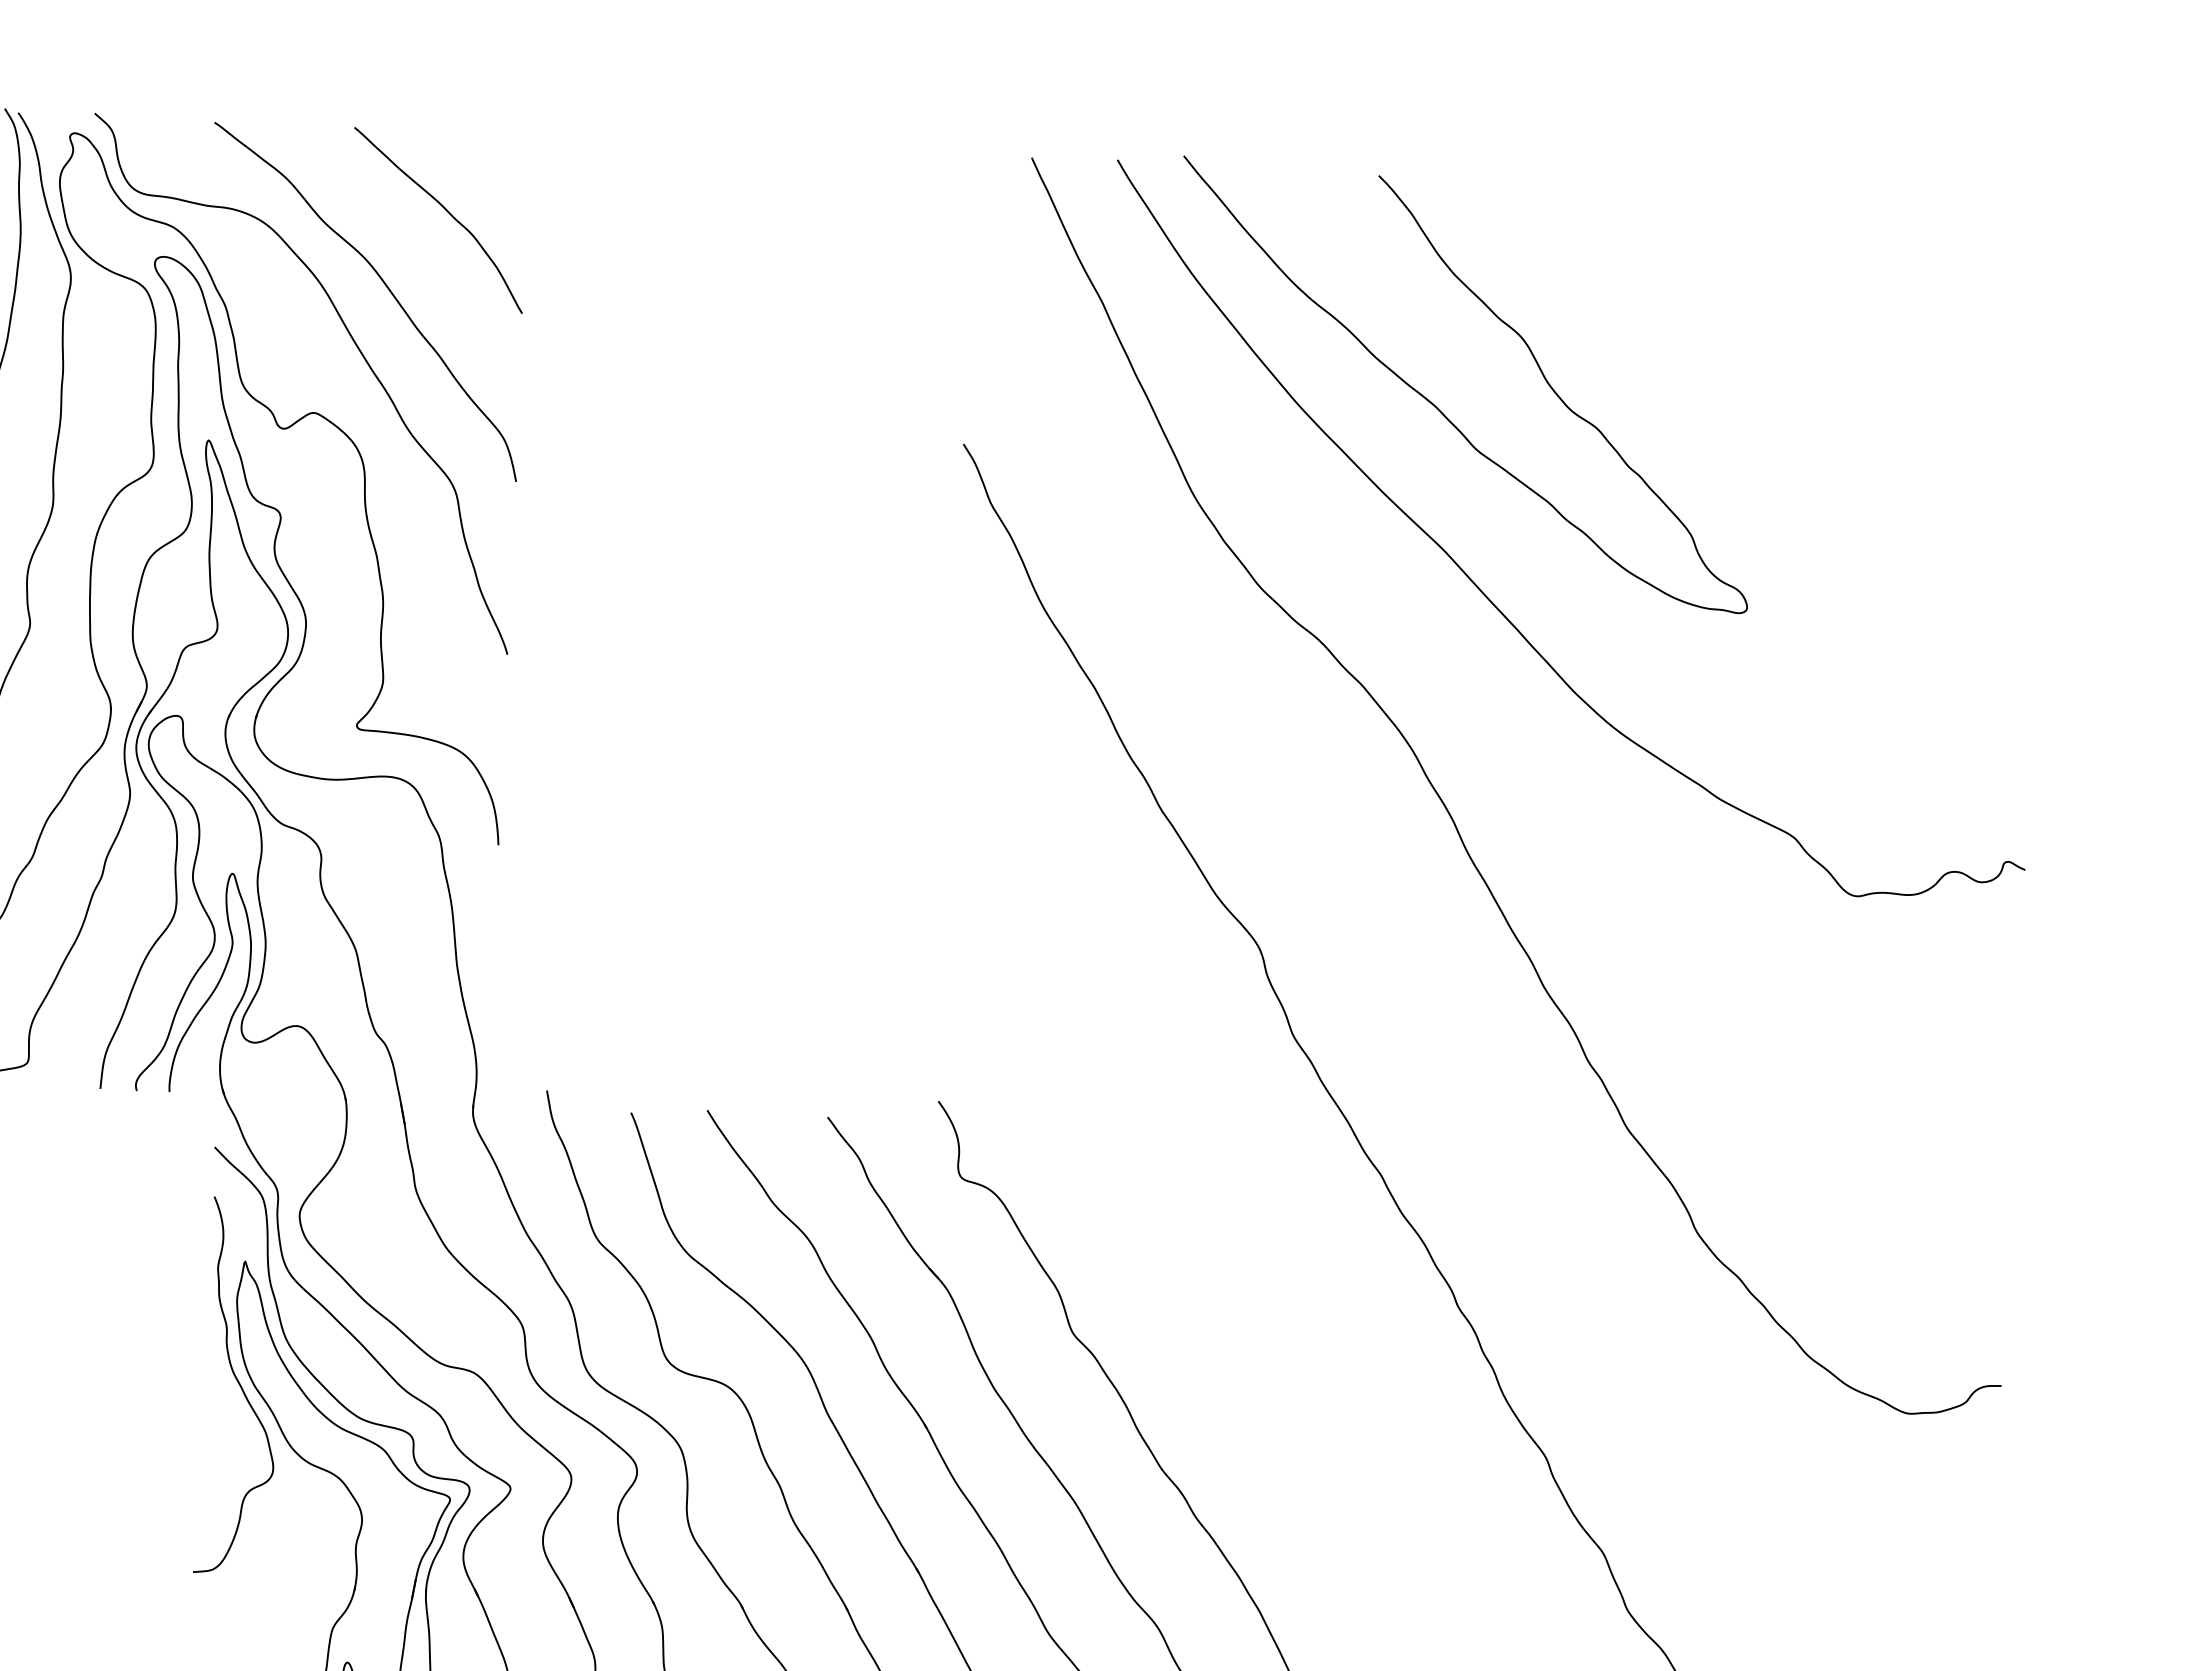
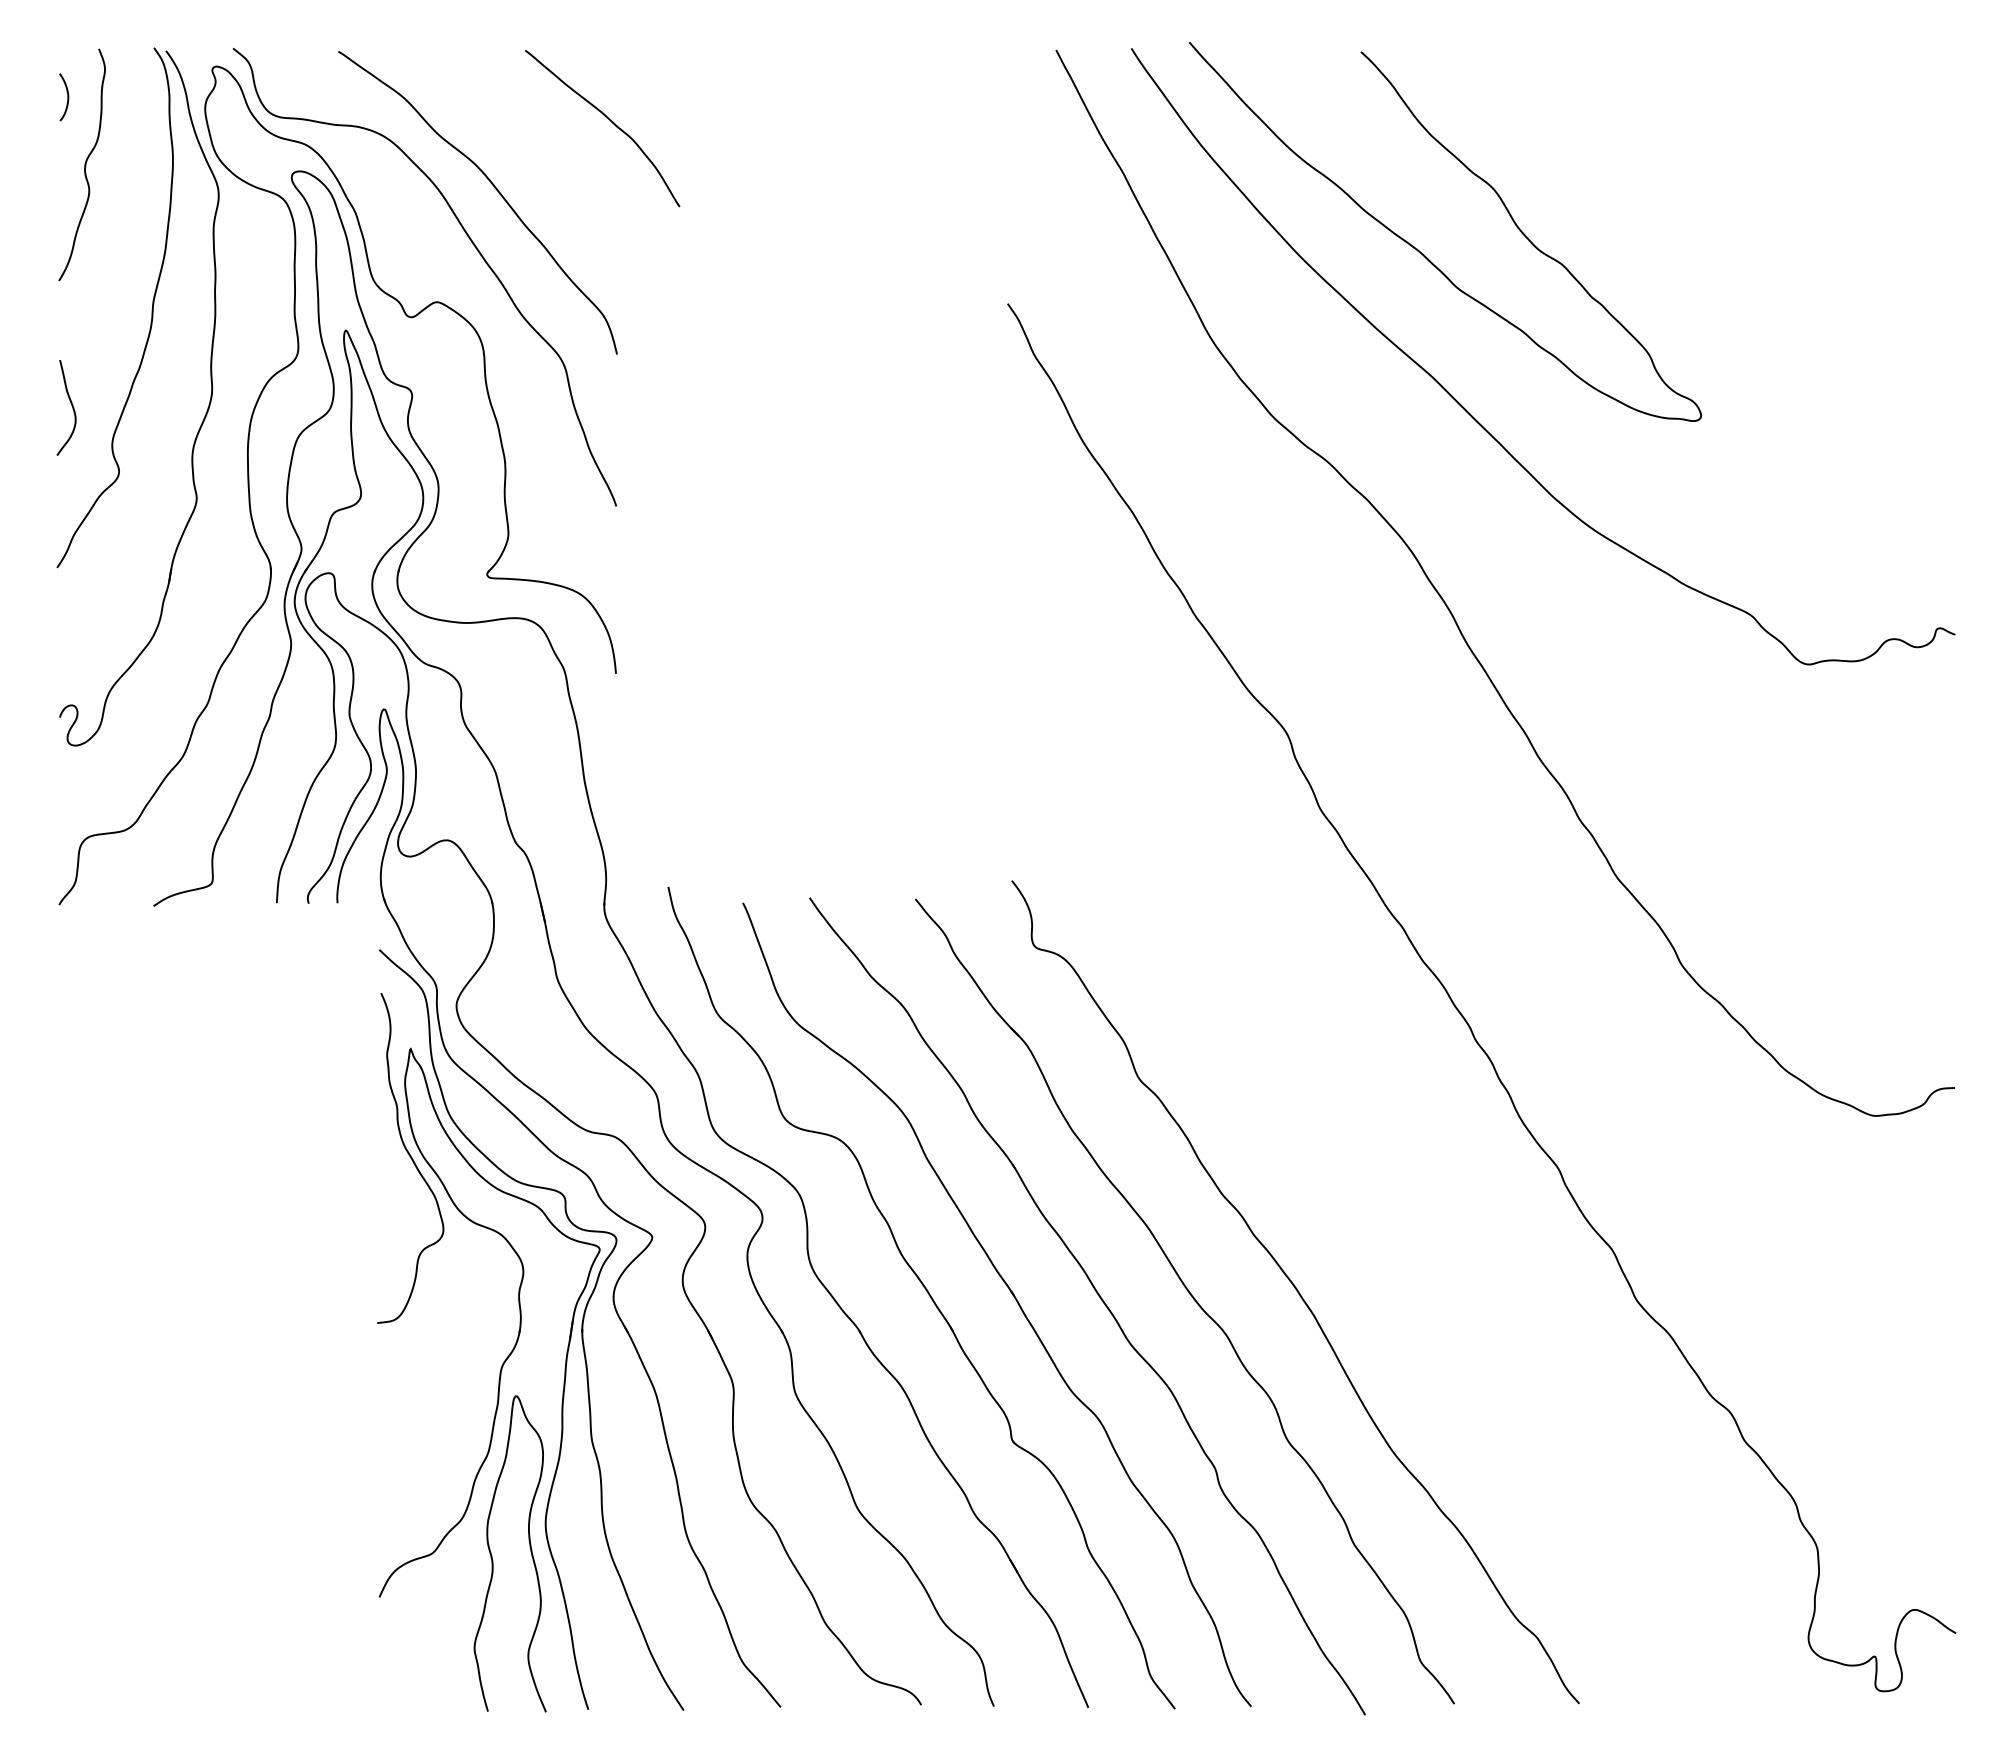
curve: (446, 211) -> (609, 120), moved

